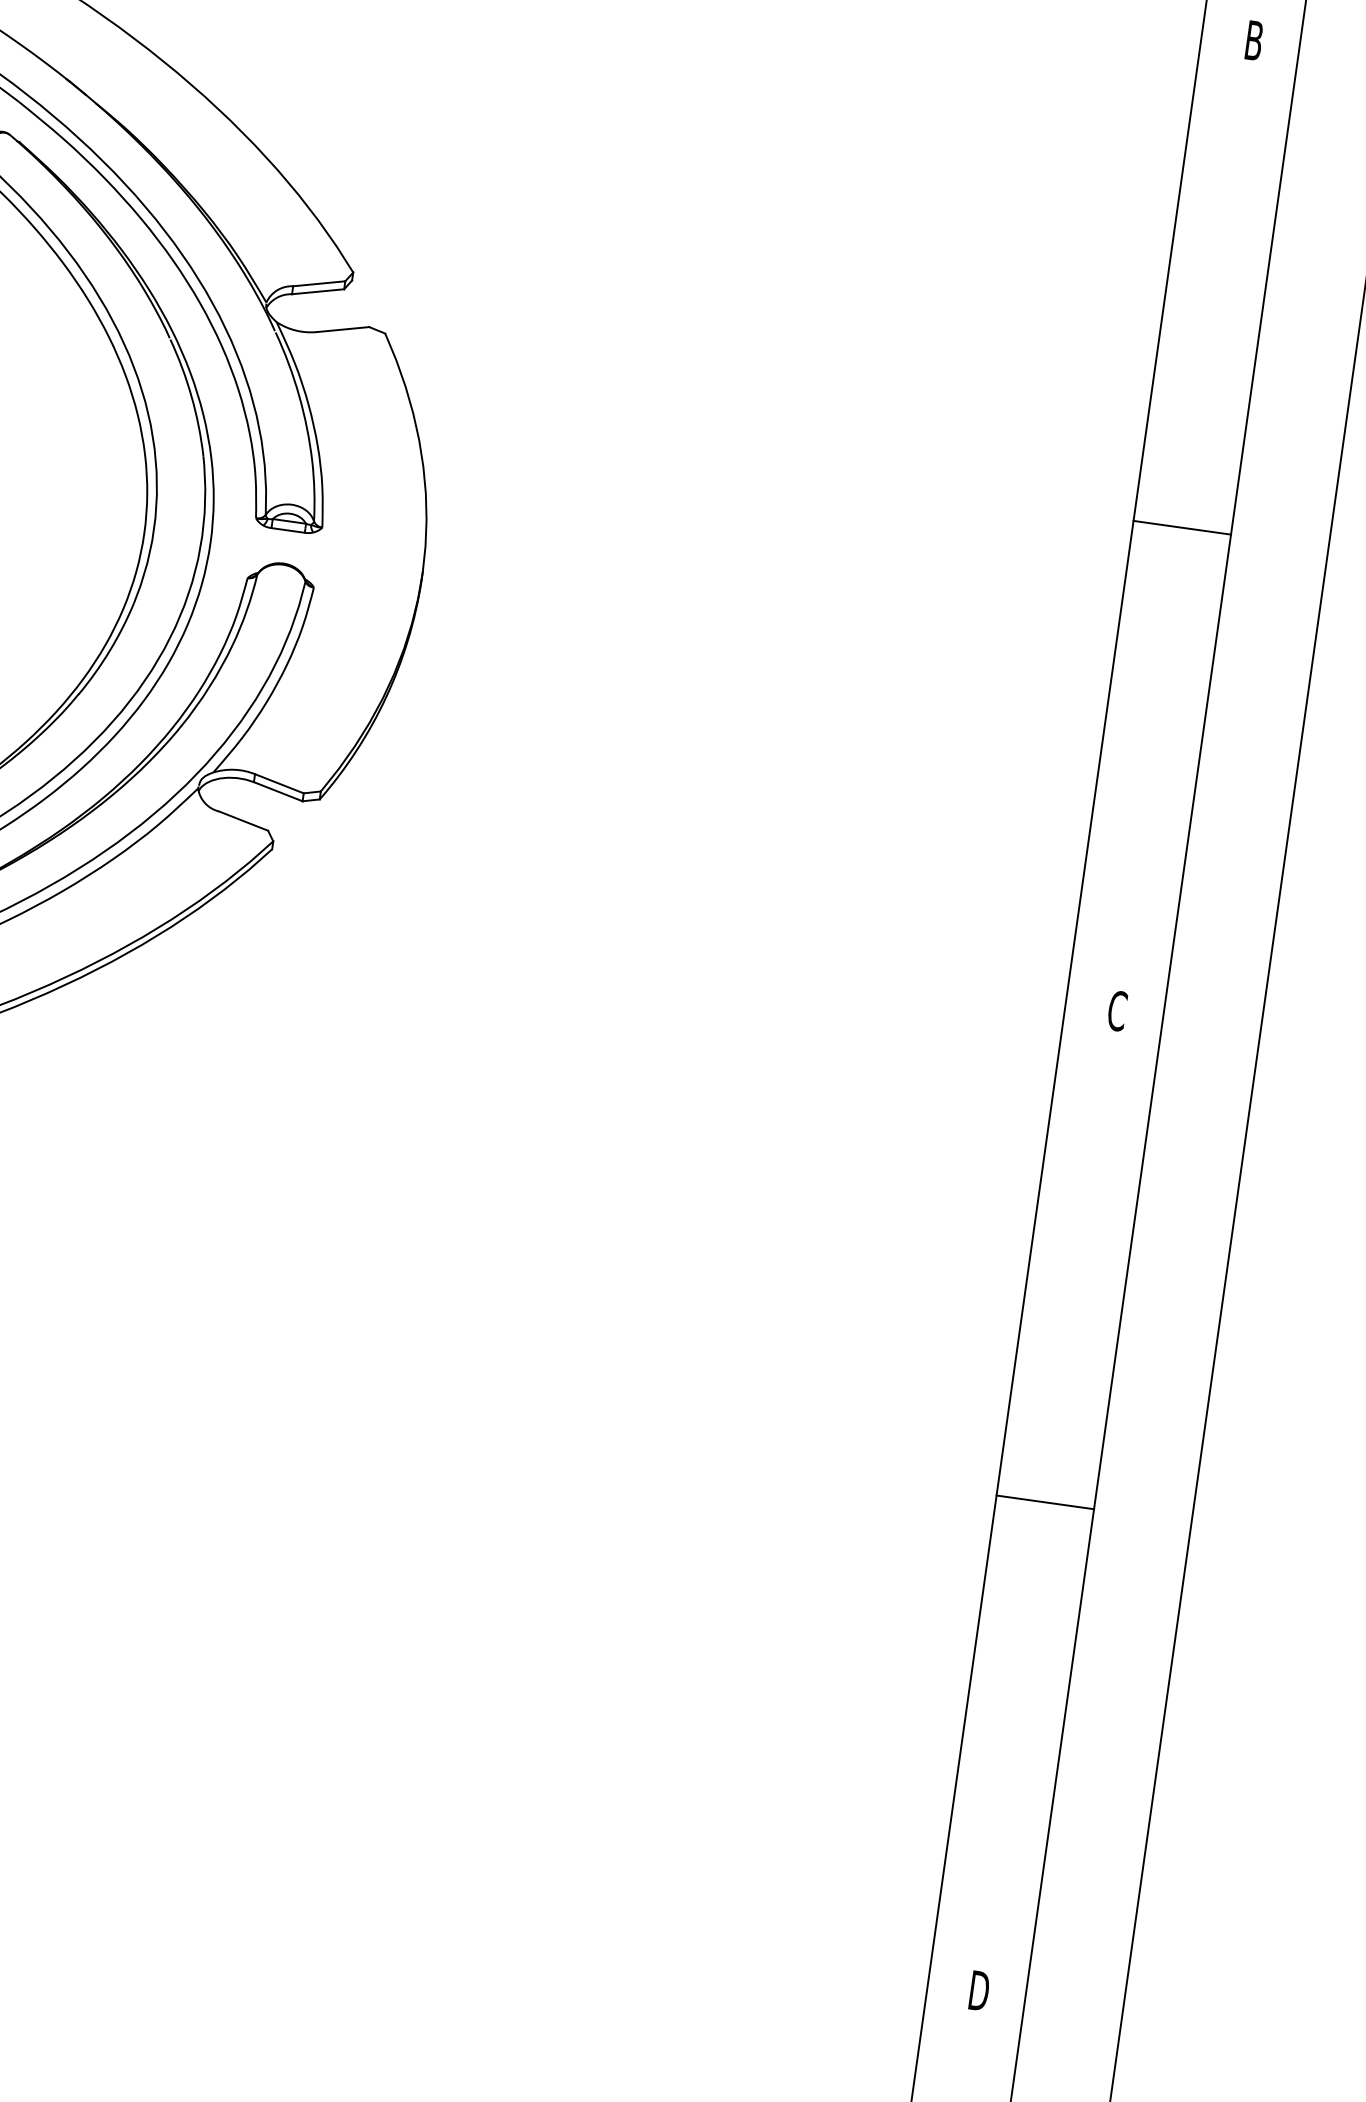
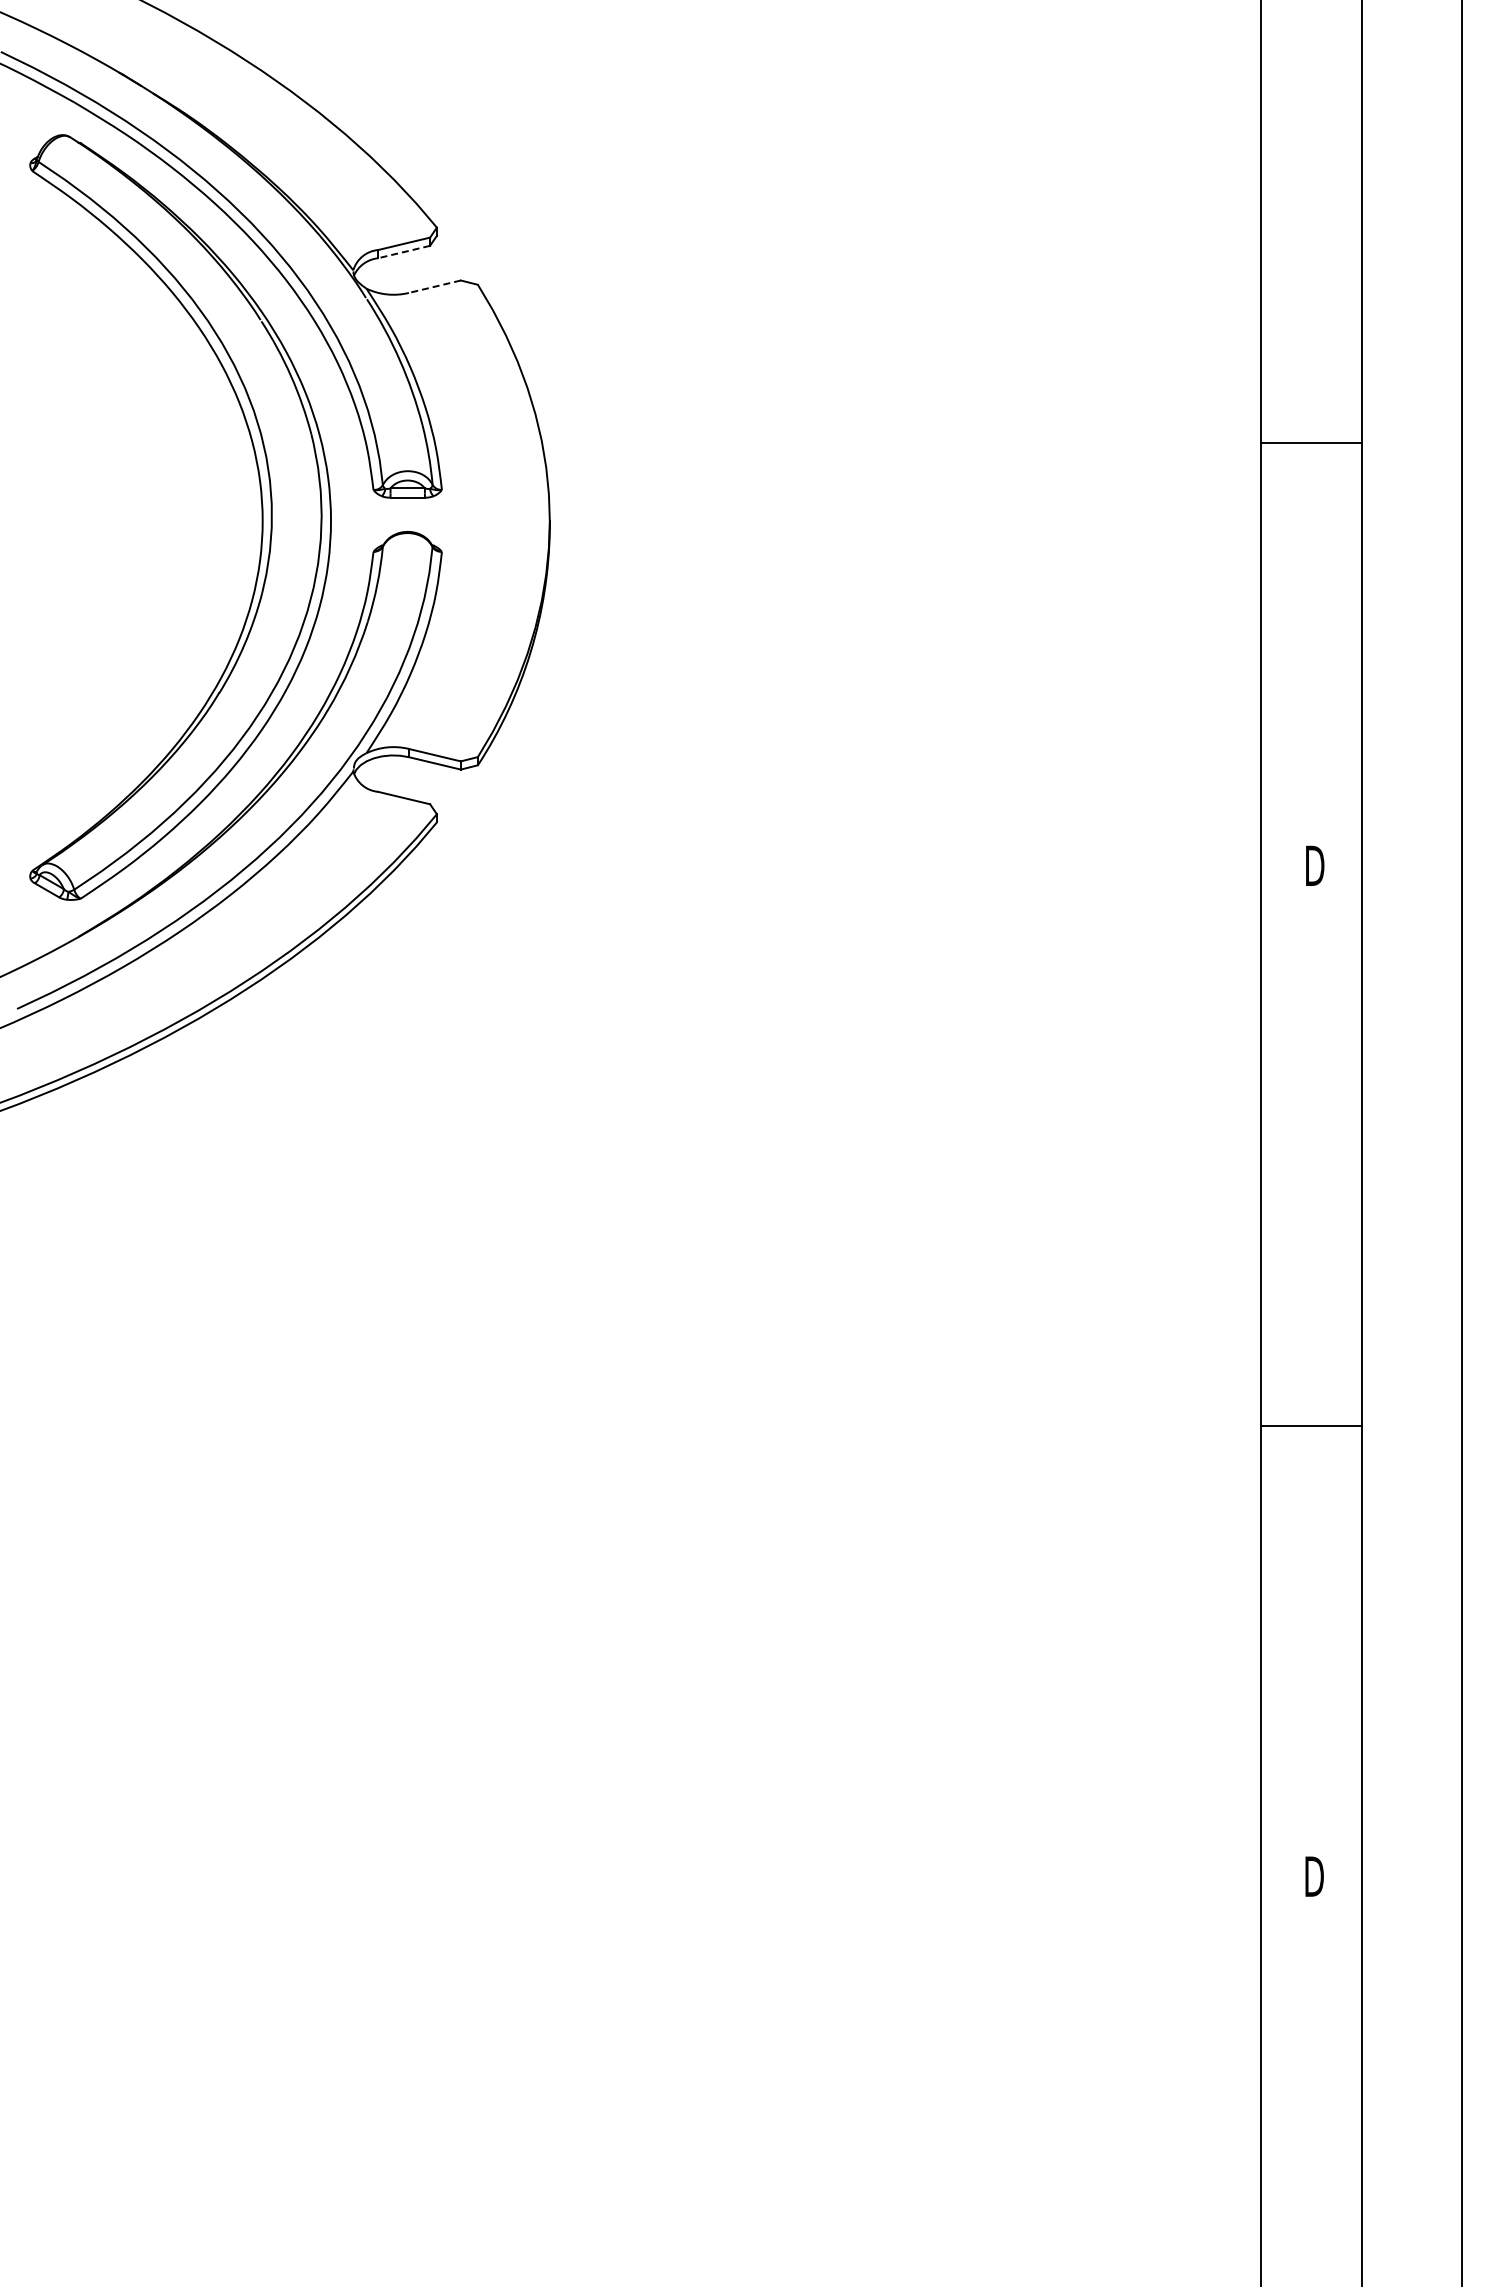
line: (318, 292) -> (404, 252), solid -> dashed
line: (342, 329) -> (434, 286), solid -> dashed
line: (1182, 527) -> (1311, 442), moved
text: (1118, 1010) -> (1315, 865), C -> D
line: (1045, 1502) -> (1311, 1426), moved

